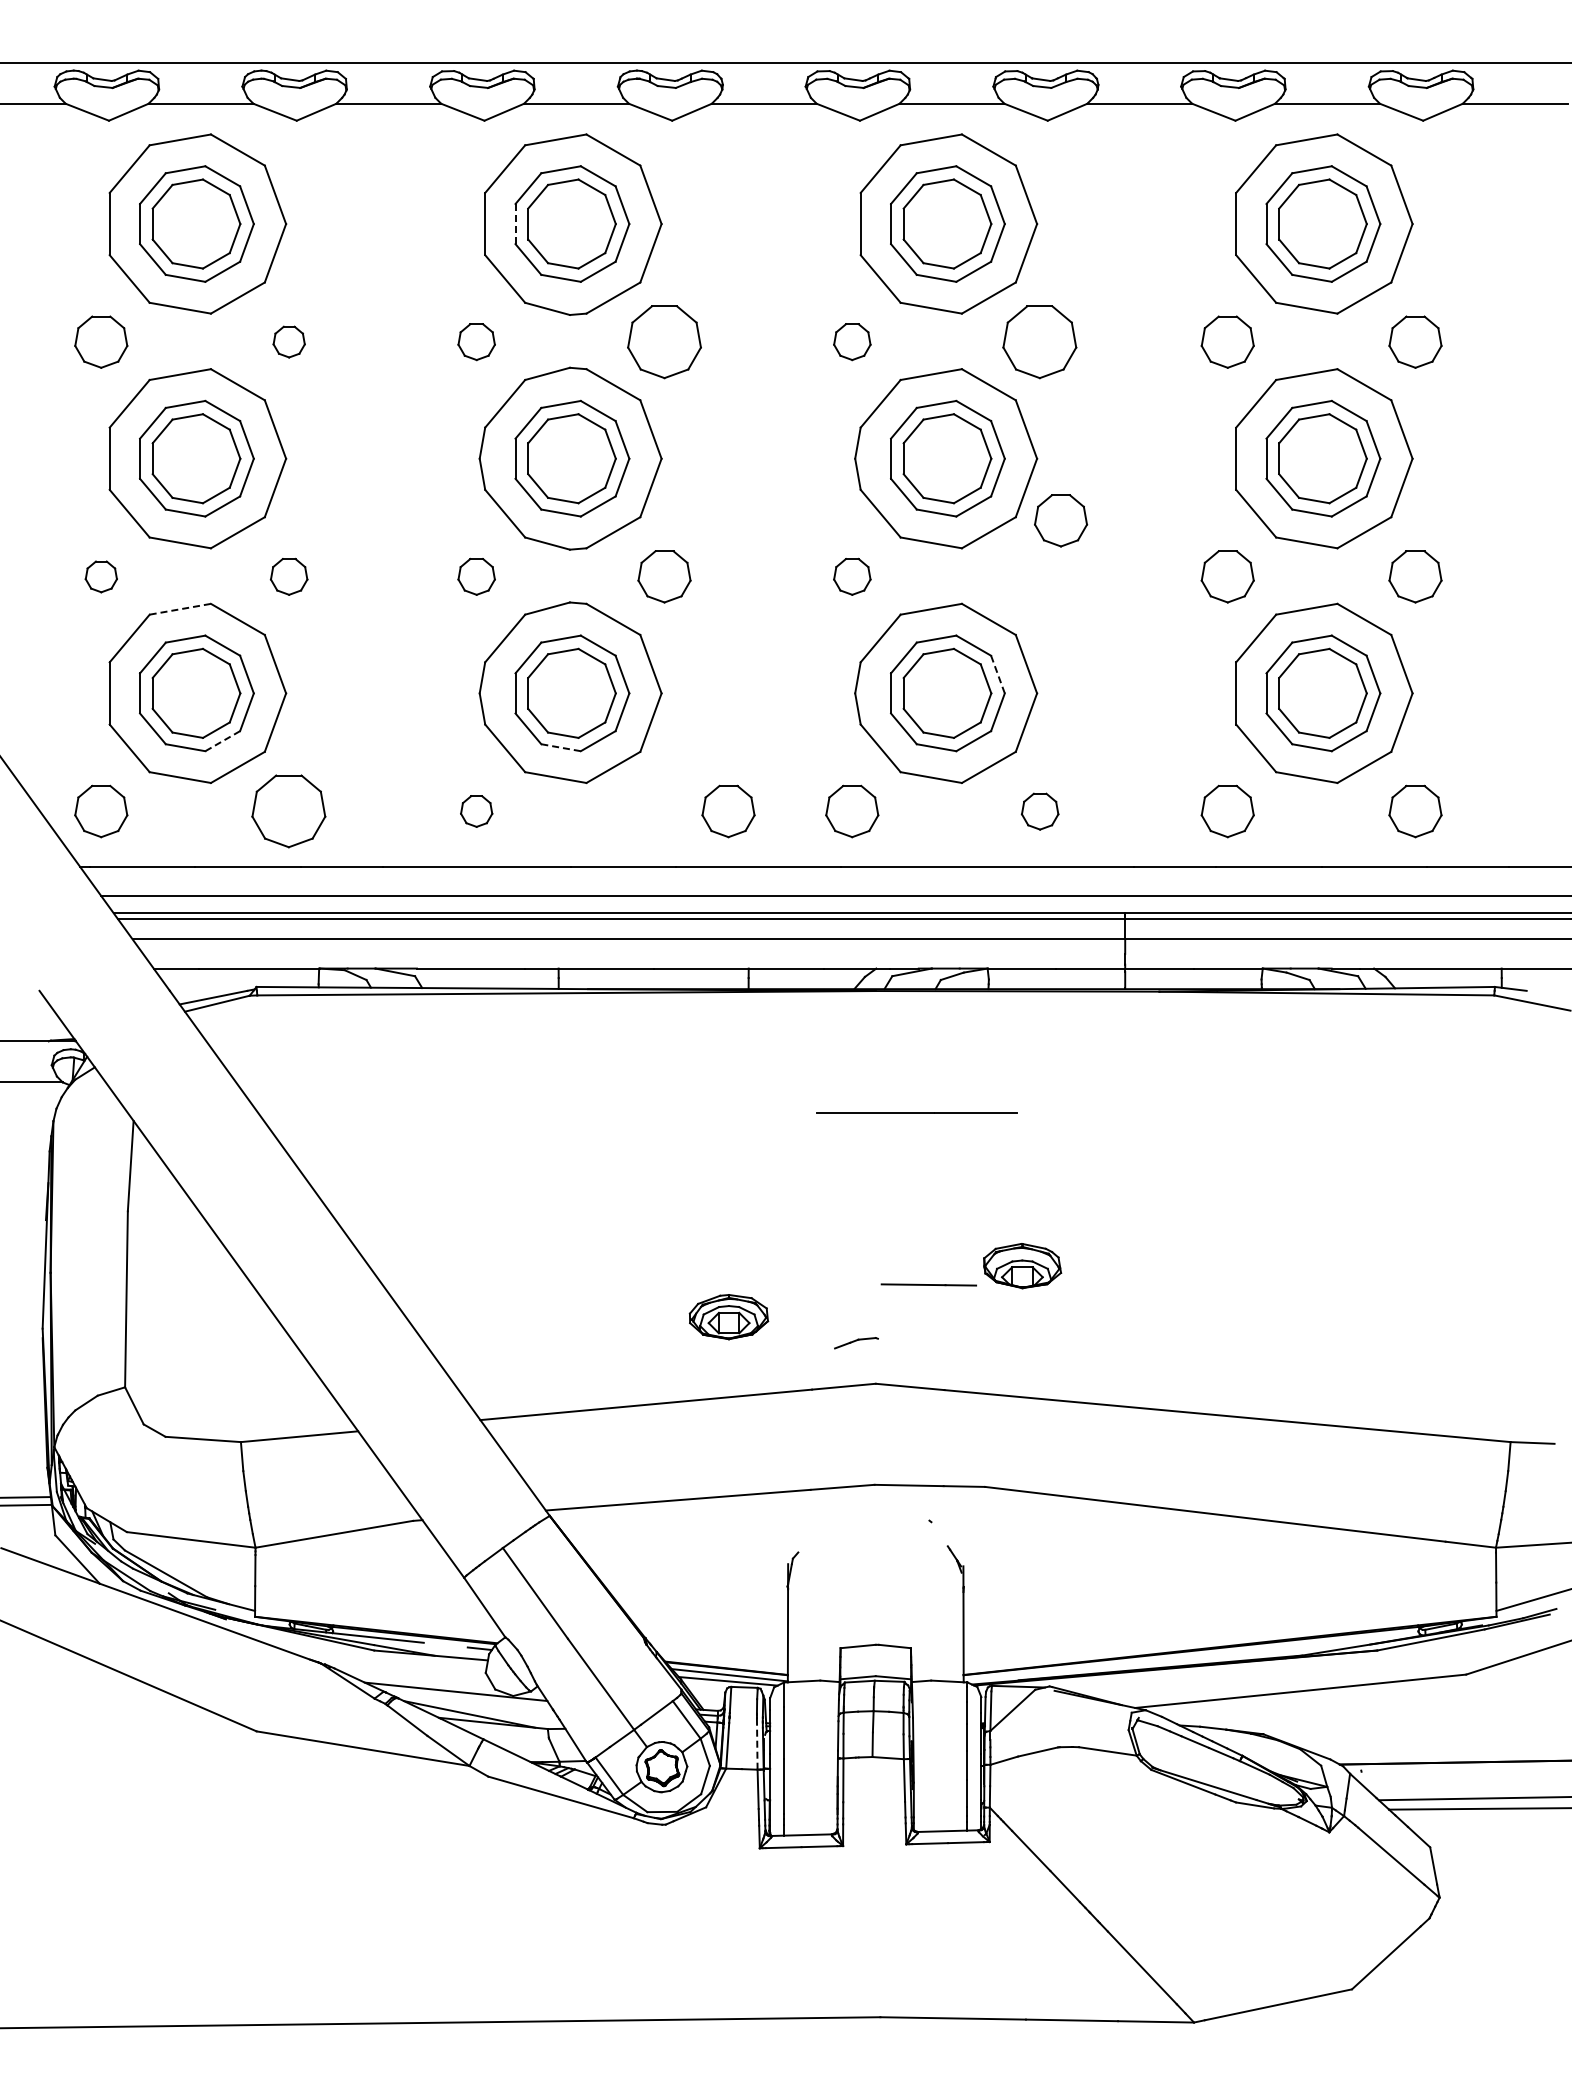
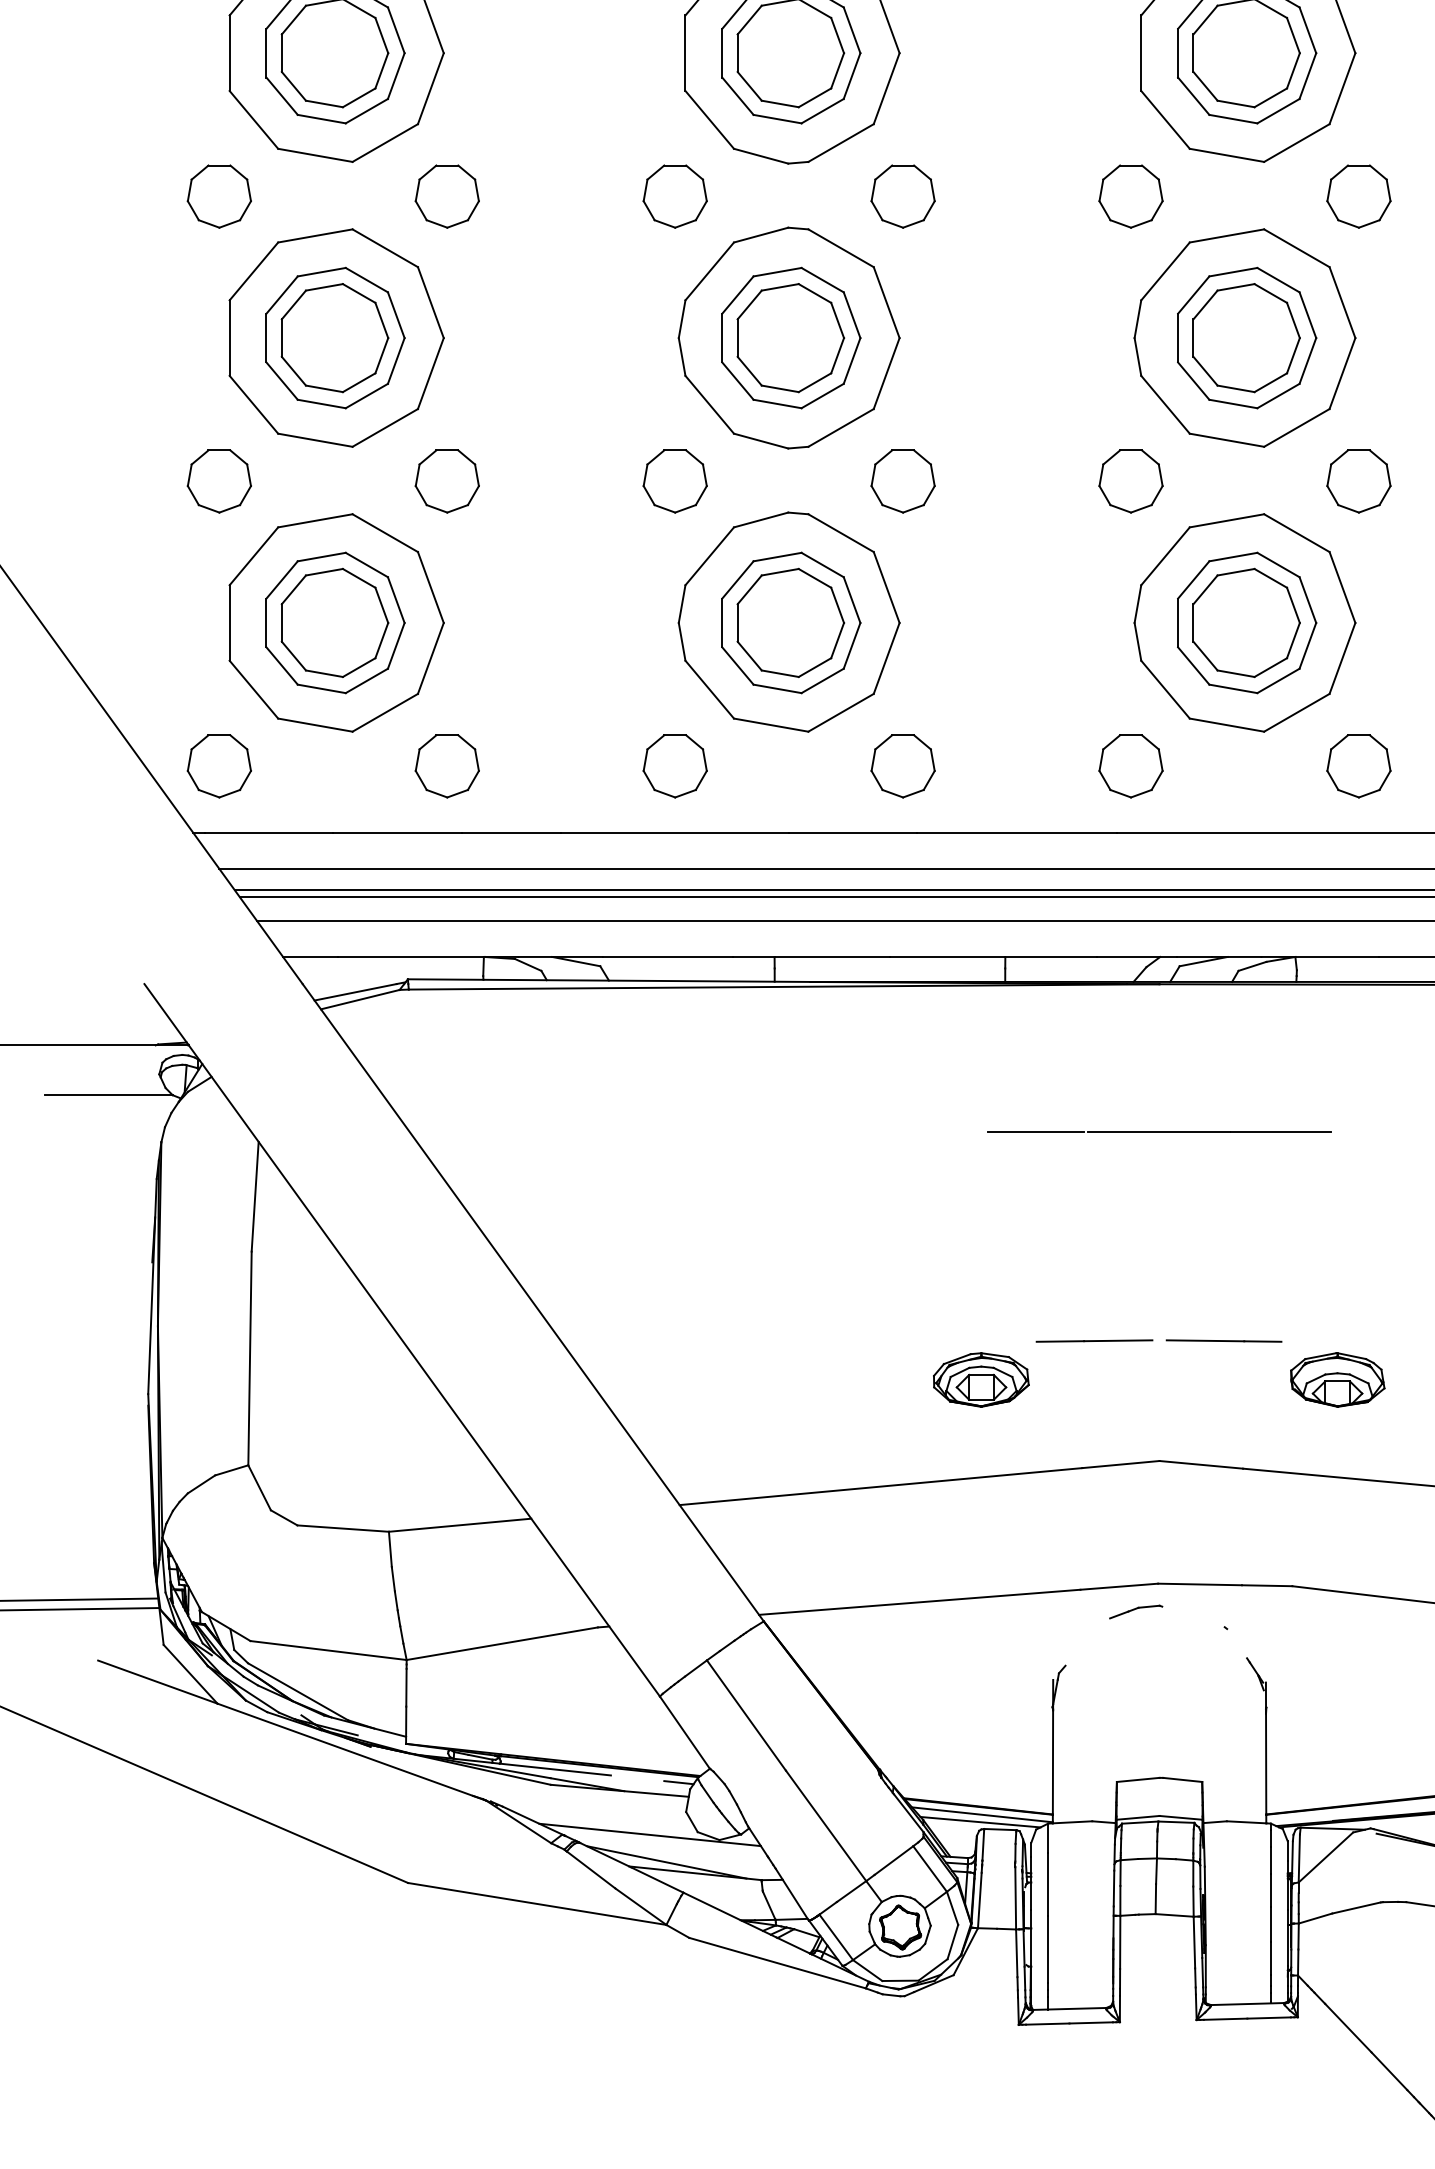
line: (515, 223) -> (722, 52), dashed -> solid
part: (289, 341) -> (447, 195), size x1.67
part: (476, 341) -> (674, 195), size x1.43
part: (664, 341) -> (903, 195), size x0.71
part: (852, 341) -> (1131, 195), size x1.43
part: (1040, 341) -> (1359, 195), size x0.71
part: (1061, 520) -> (1359, 481), moved
part: (101, 576) -> (219, 481), size x1.67
part: (289, 576) -> (447, 481), size x1.43
part: (476, 576) -> (674, 481), size x1.43
part: (852, 576) -> (1131, 481), size x1.43
line: (180, 609) -> (315, 521), dashed -> solid
line: (997, 674) -> (1307, 600), dashed -> solid
line: (222, 741) -> (366, 681), dashed -> solid
line: (561, 747) -> (778, 688), dashed -> solid
part: (289, 811) -> (447, 766), size x0.71
part: (476, 811) -> (674, 766), size x1.67
part: (728, 811) -> (903, 766), moved
part: (1040, 811) -> (1359, 766), size x1.43
line: (773, 1112) -> (1035, 1131), added
part: (1022, 1266) -> (1337, 1380), moved
line: (821, 1284) -> (1093, 1340), added
part: (856, 1343) -> (1136, 1612), moved
line: (757, 1744) -> (1015, 1898), dashed -> solid

